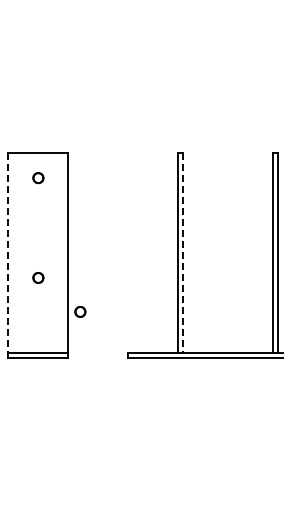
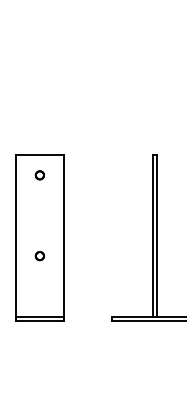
line: (8, 253) -> (15, 236), dashed -> solid
line: (182, 253) -> (156, 236), dashed -> solid
part: (80, 311) -> (73, 283), removed

